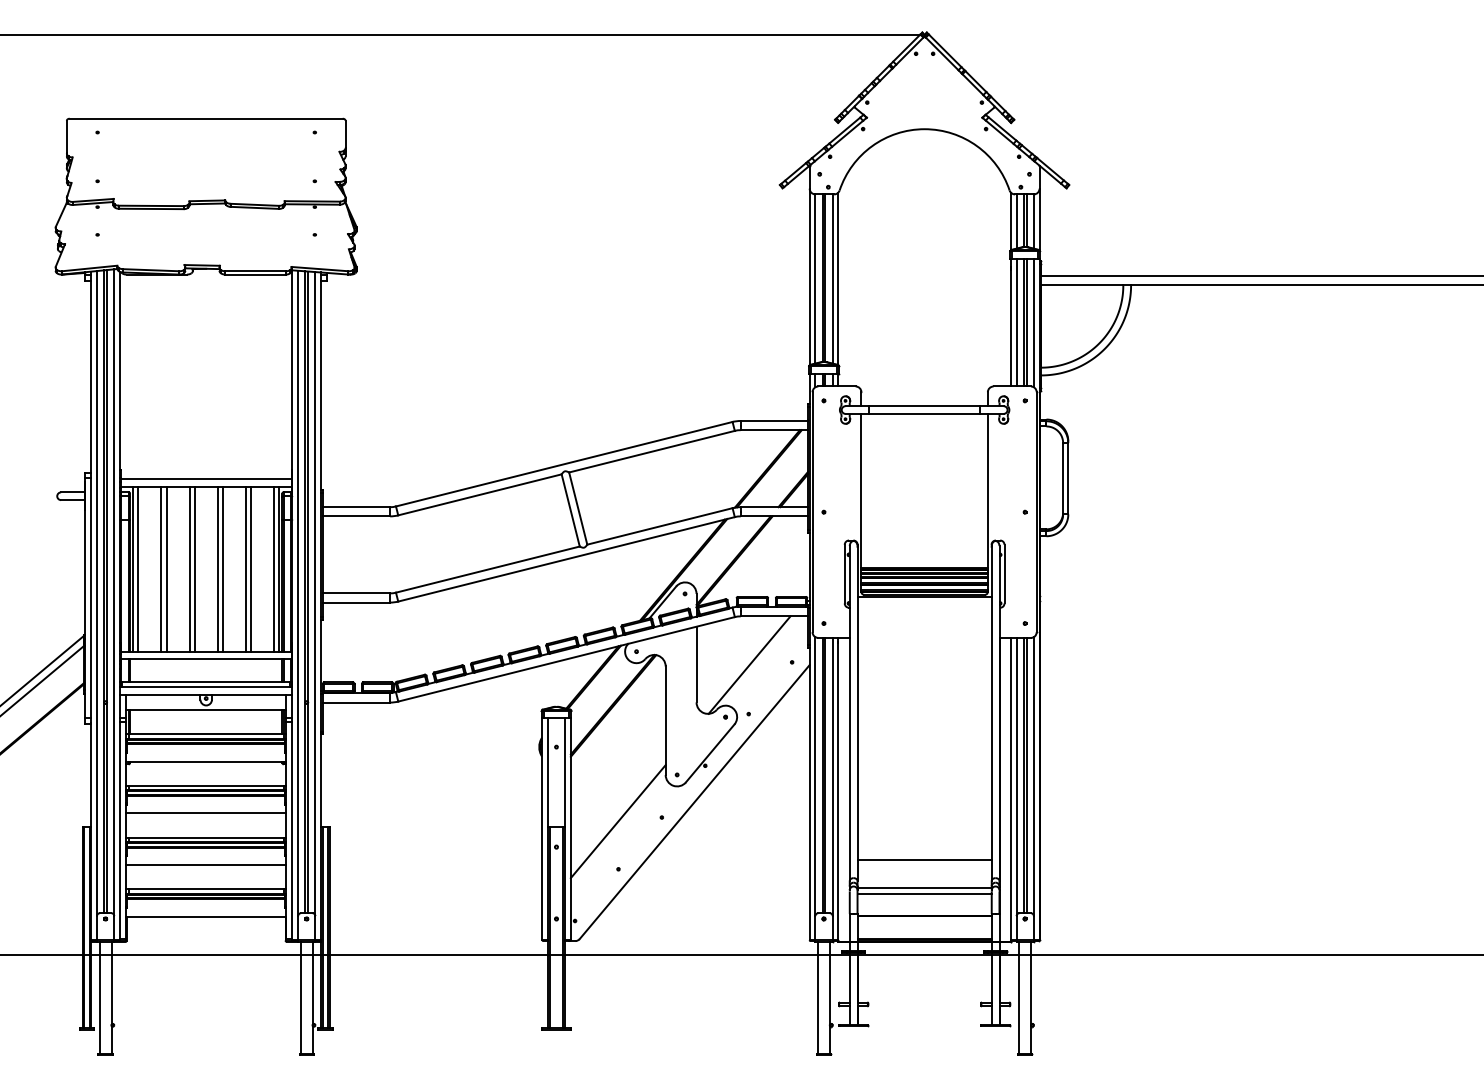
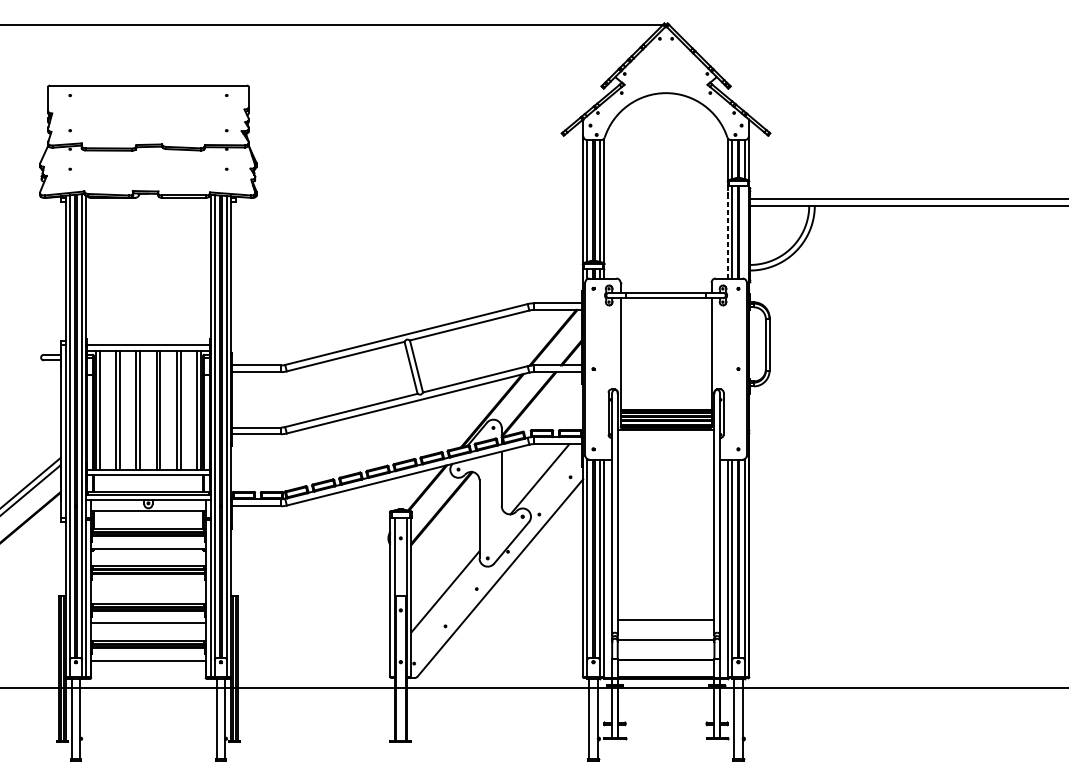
line: (1010, 322) -> (727, 232), solid -> dashed
line: (1033, 322) -> (744, 232), removed
line: (206, 813) -> (148, 586), removed
line: (924, 893) -> (665, 643), removed

